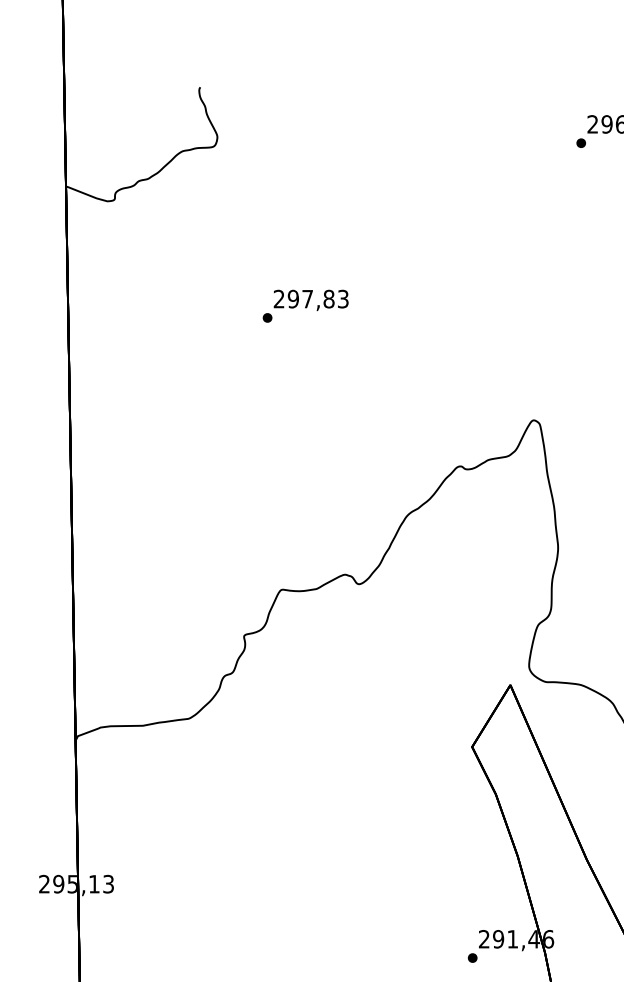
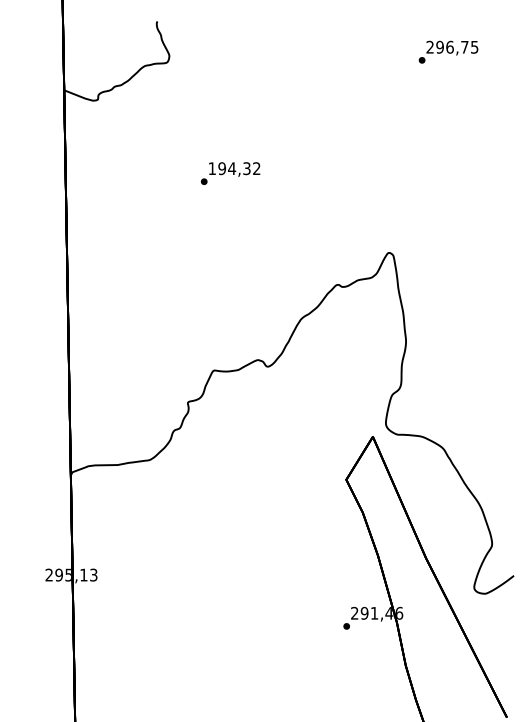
text: (311, 298) -> (234, 168), 297,83 -> 194,32

